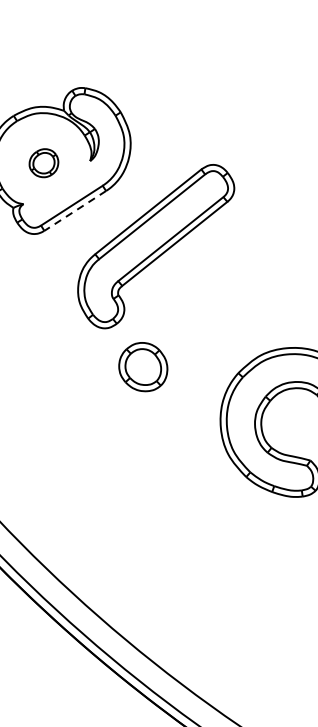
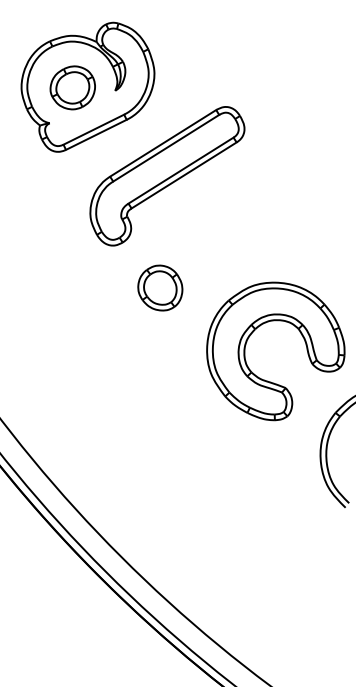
part: (43, 162) -> (72, 87), size x1.67
line: (75, 210) -> (96, 134), dashed -> solid
part: (143, 366) -> (160, 287), moved

